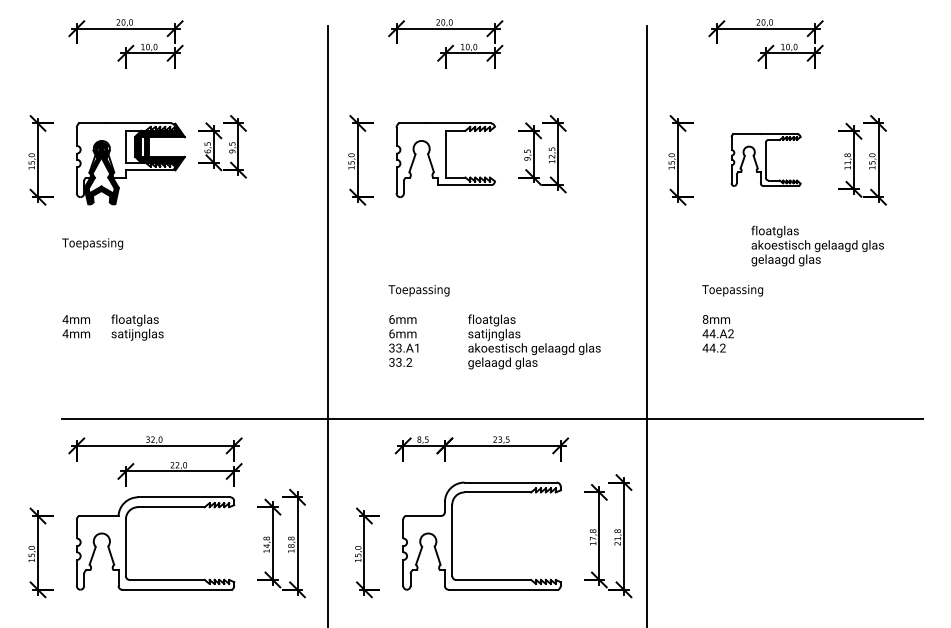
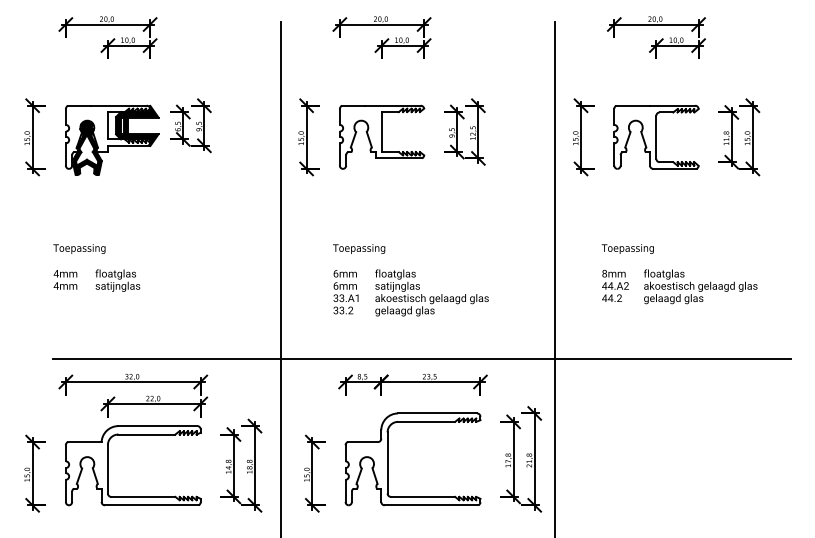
part: (766, 159) -> (656, 136), size x1.43
text: (92, 243) -> (79, 248), moved
text: (817, 245) -> (700, 286), moved
text: (533, 341) -> (431, 292), moved

